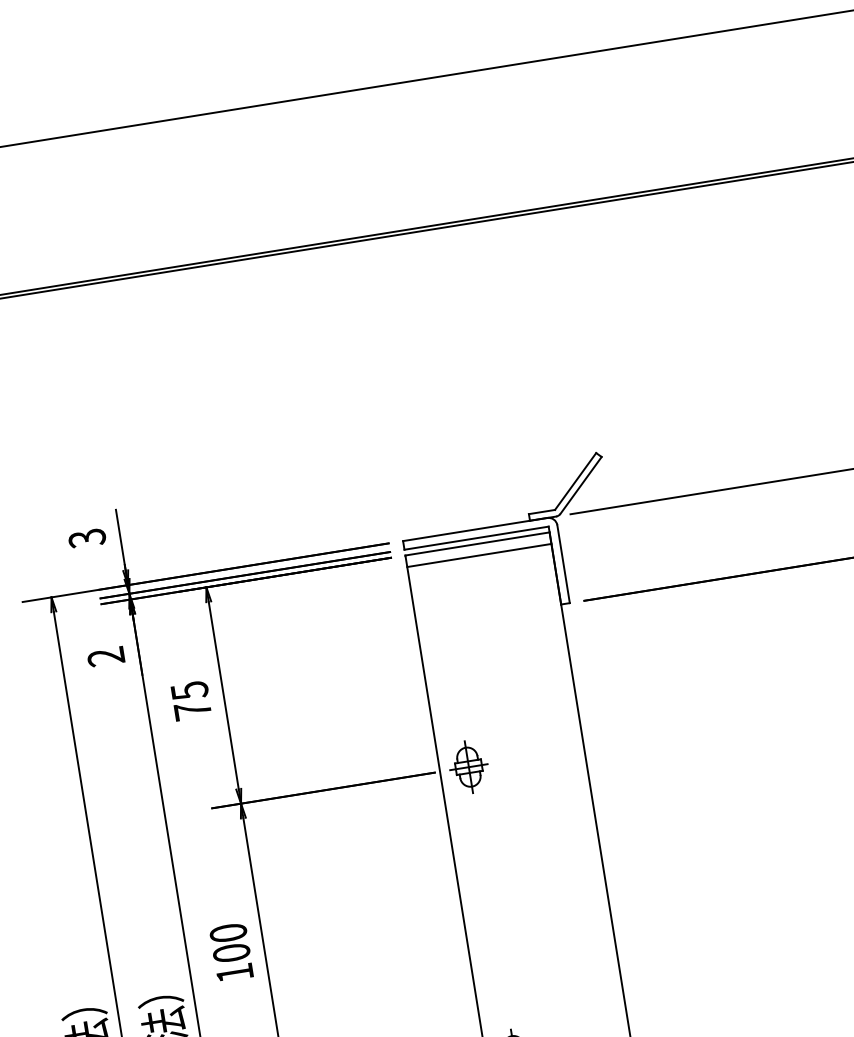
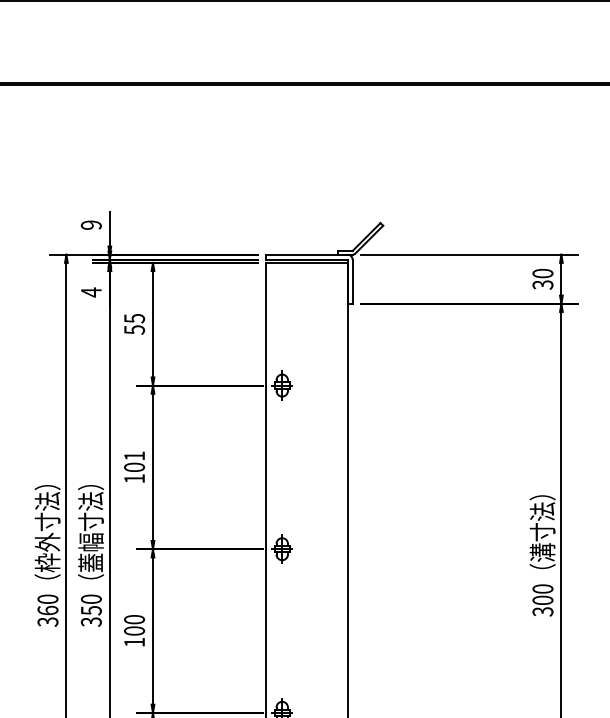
text: (87, 537) -> (91, 224), 3 -> 9
line: (478, 555) -> (306, 269), removed
text: (104, 657) -> (90, 292), 2 -> 4
text: (192, 710) -> (134, 329), 75 -> 55
text: (228, 932) -> (134, 455), 100 -> 101

